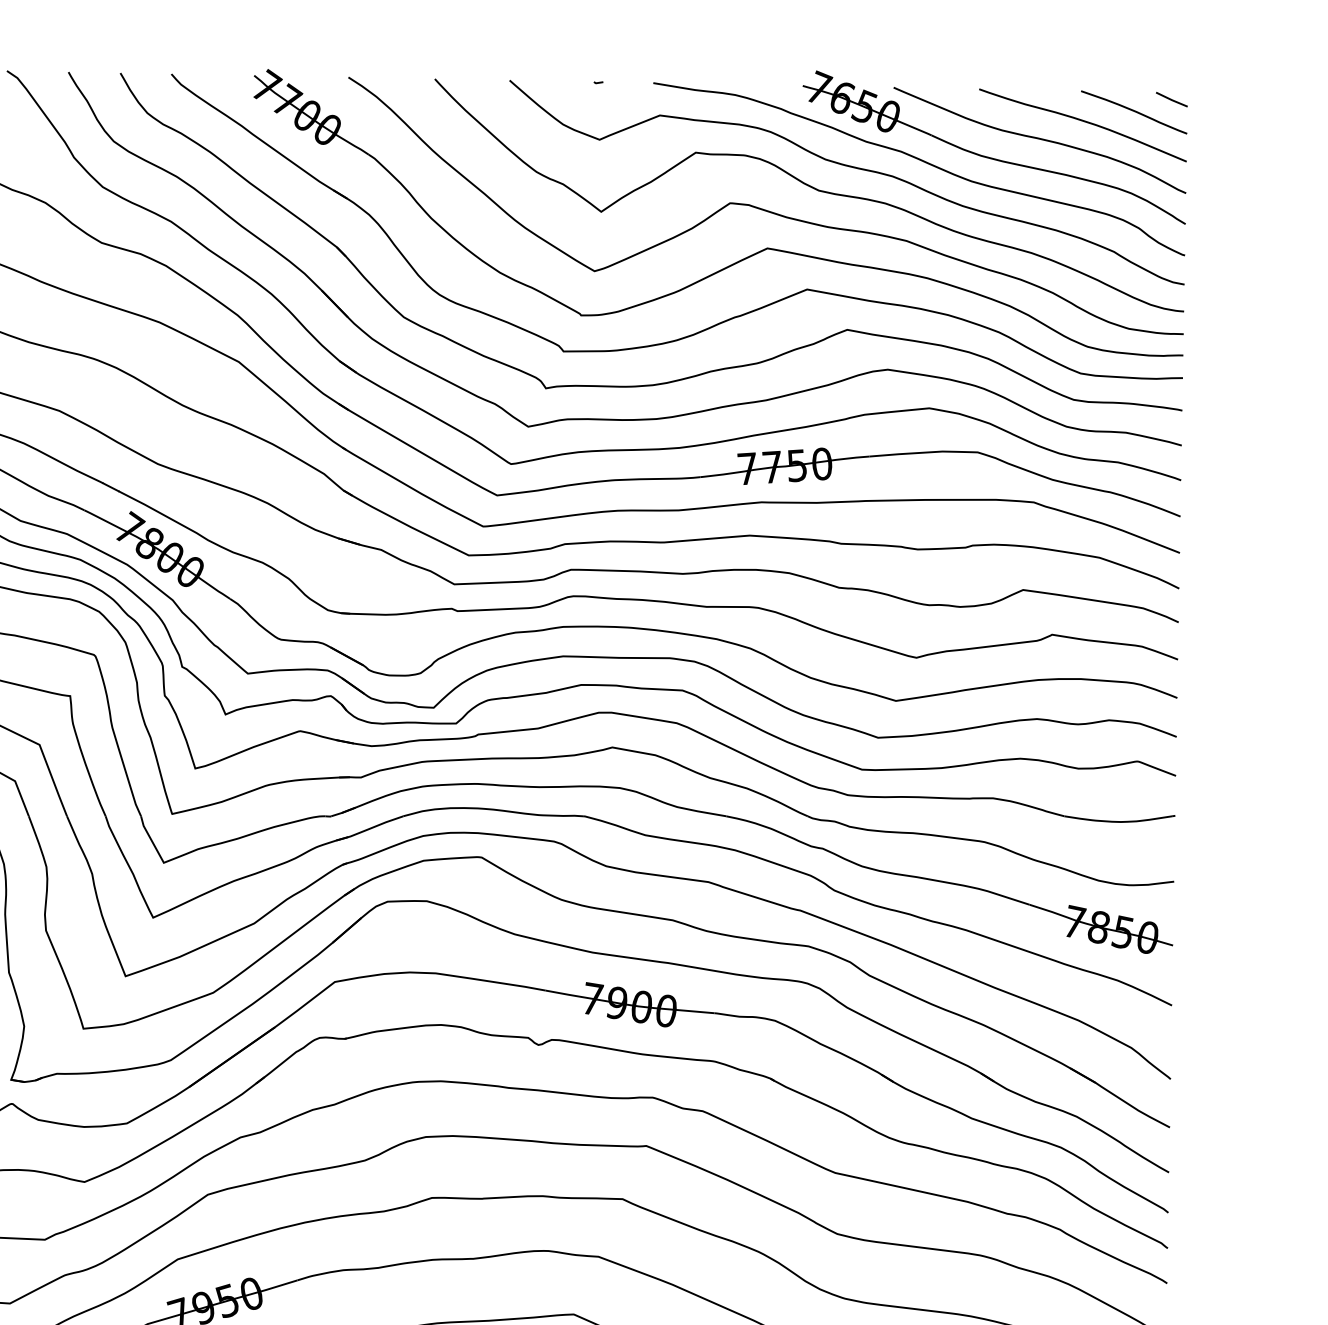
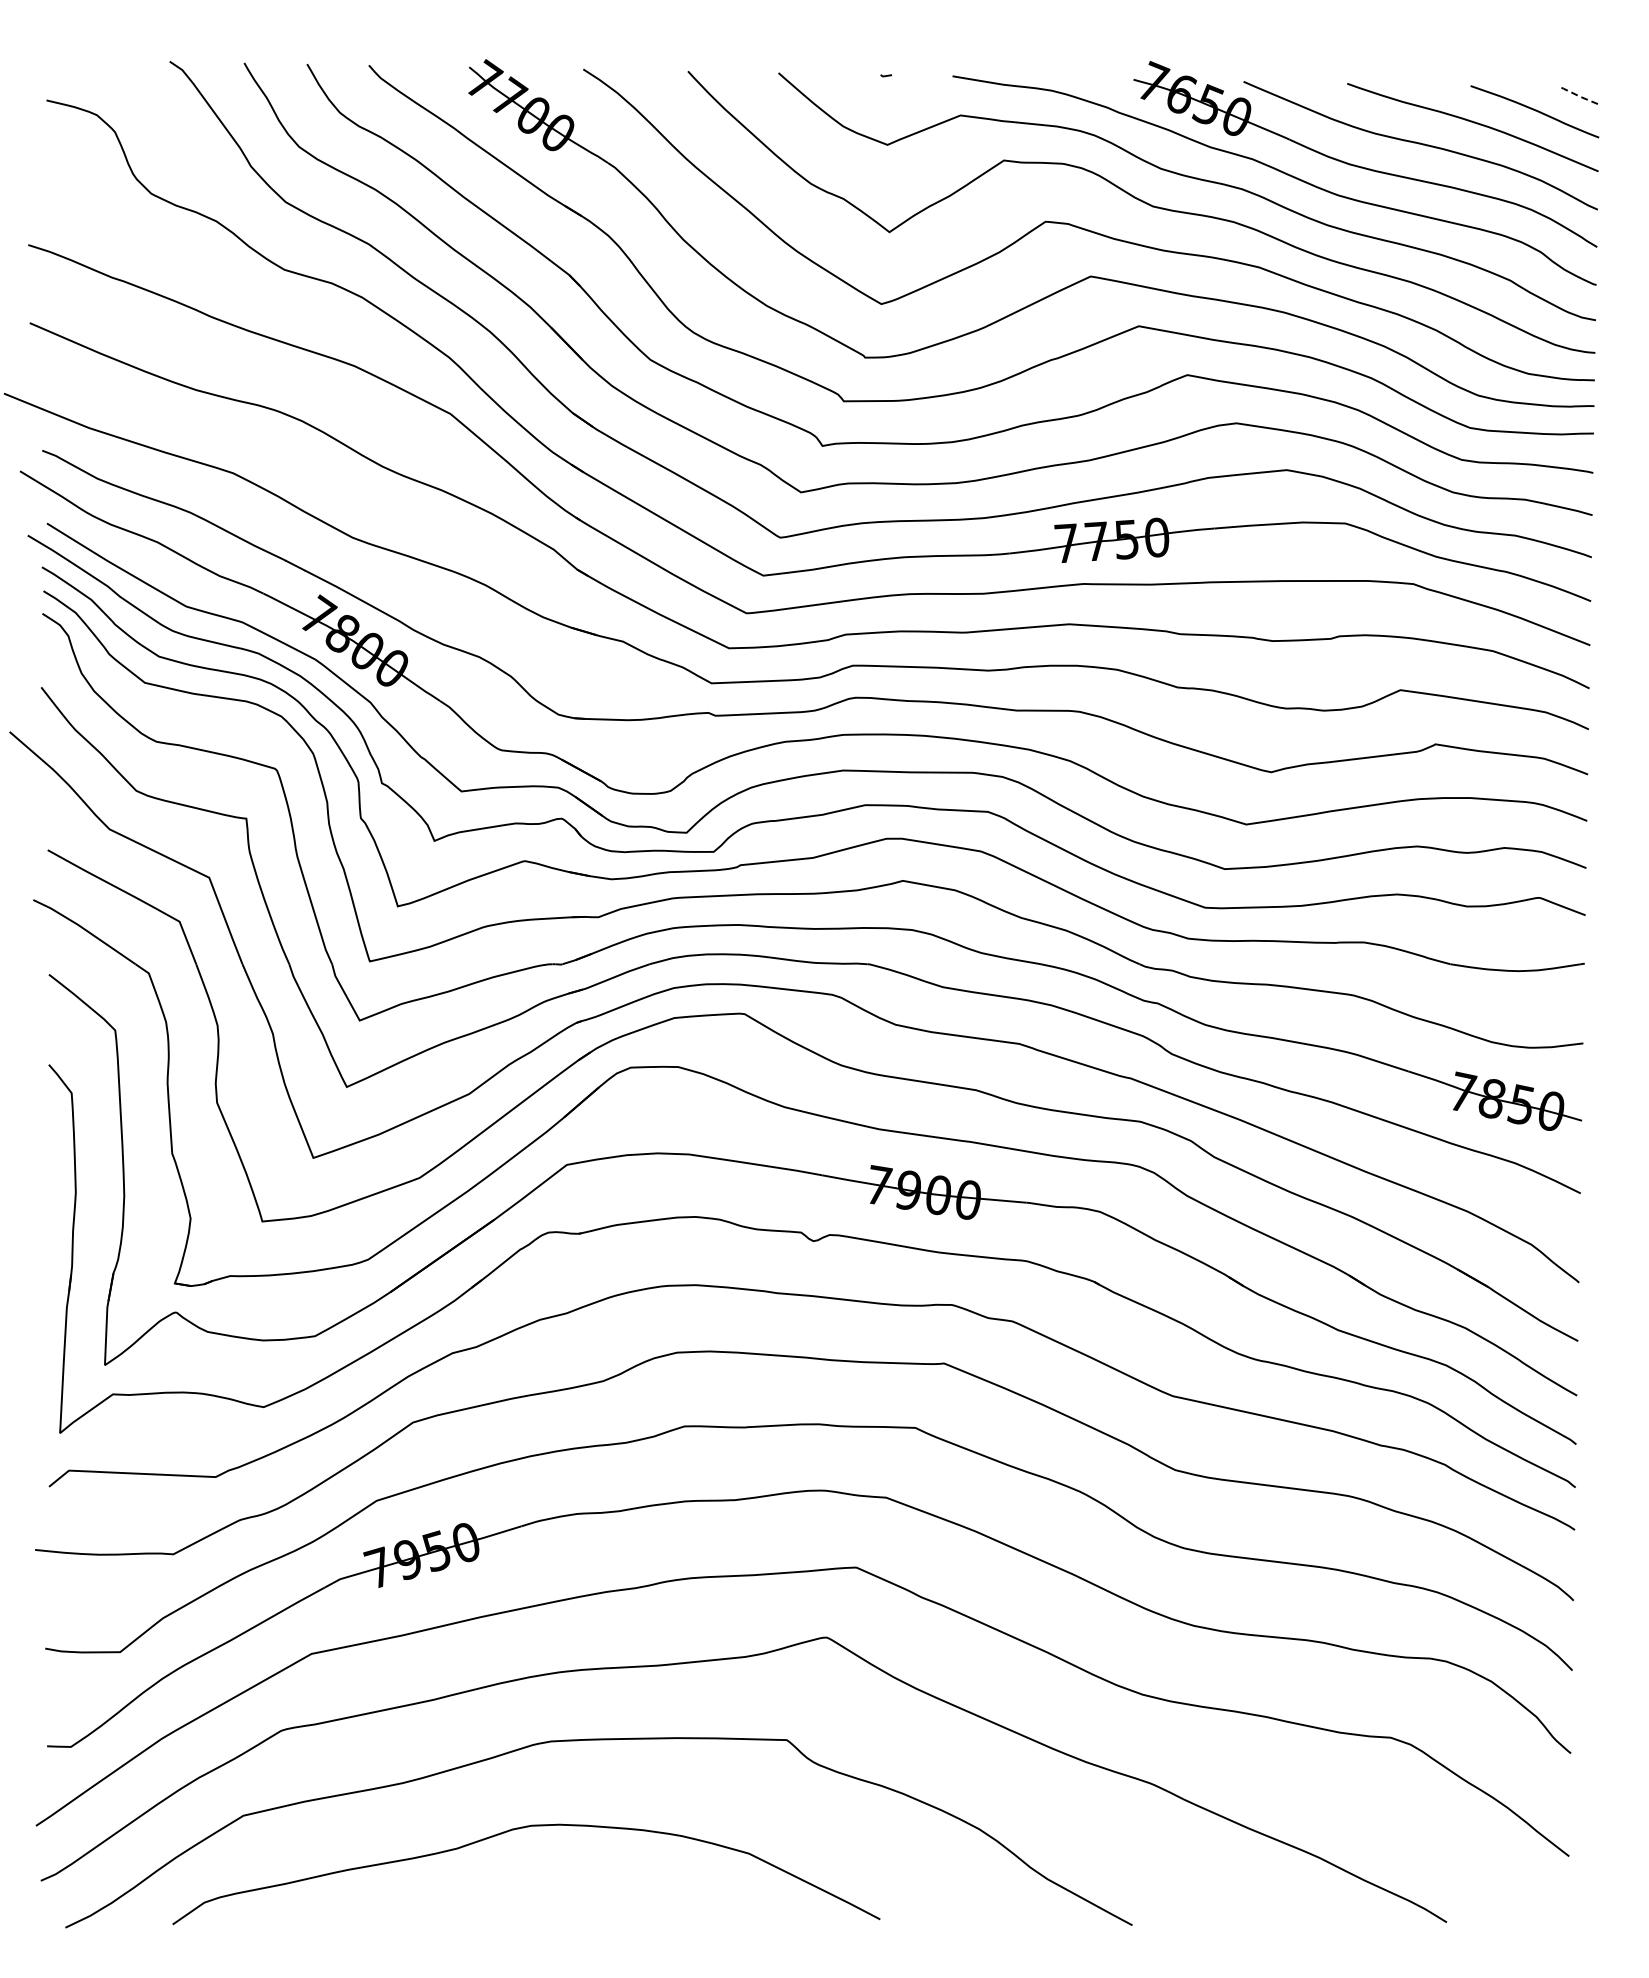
line: (1171, 100) -> (1580, 97), solid -> dashed

